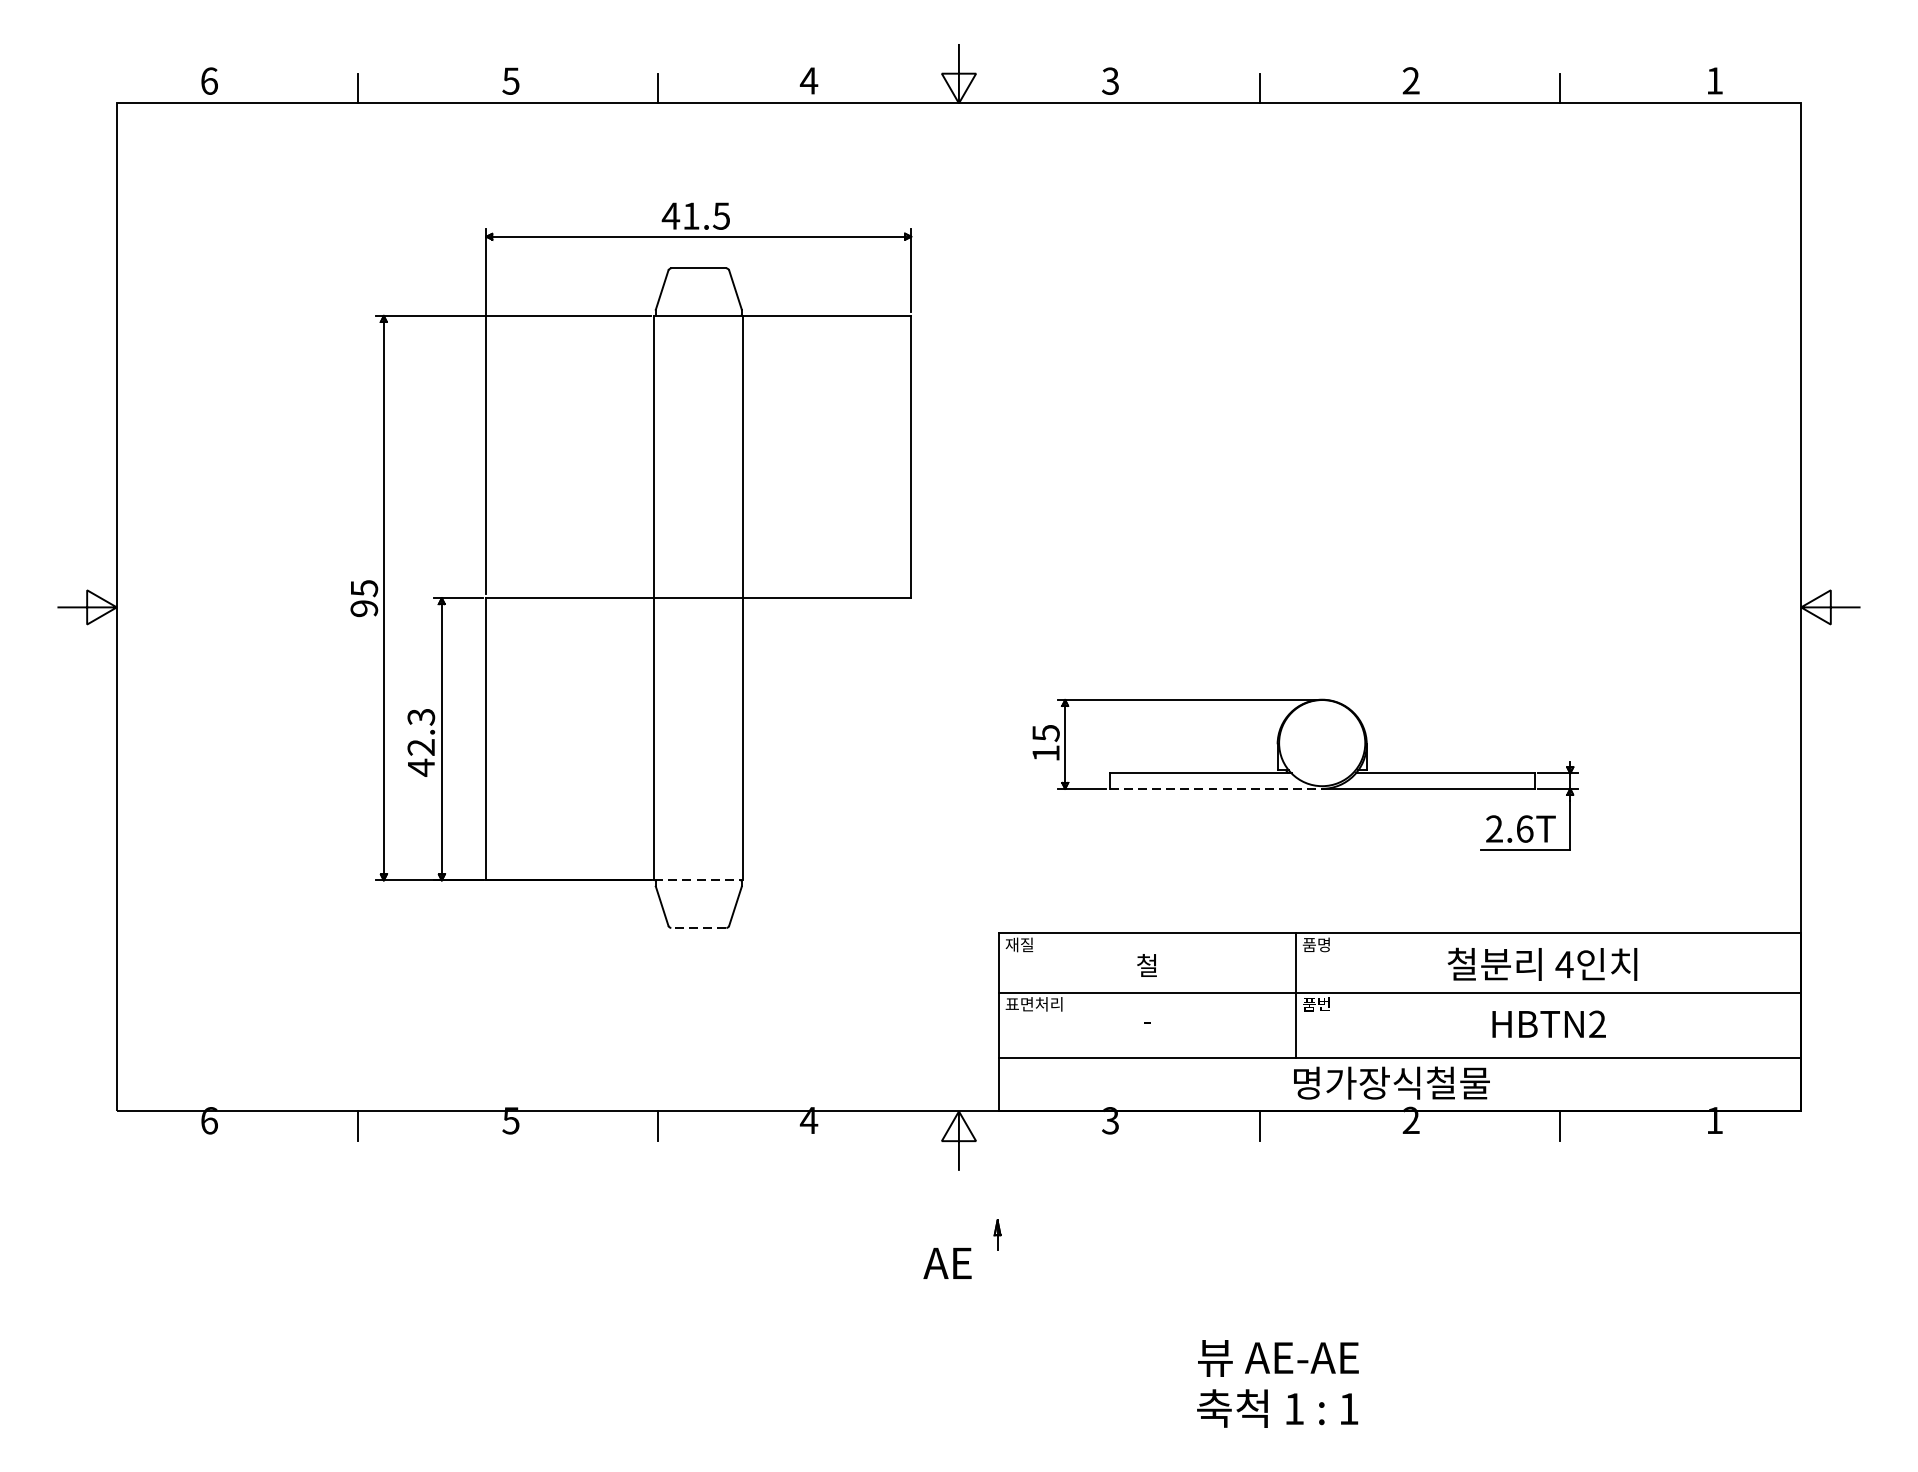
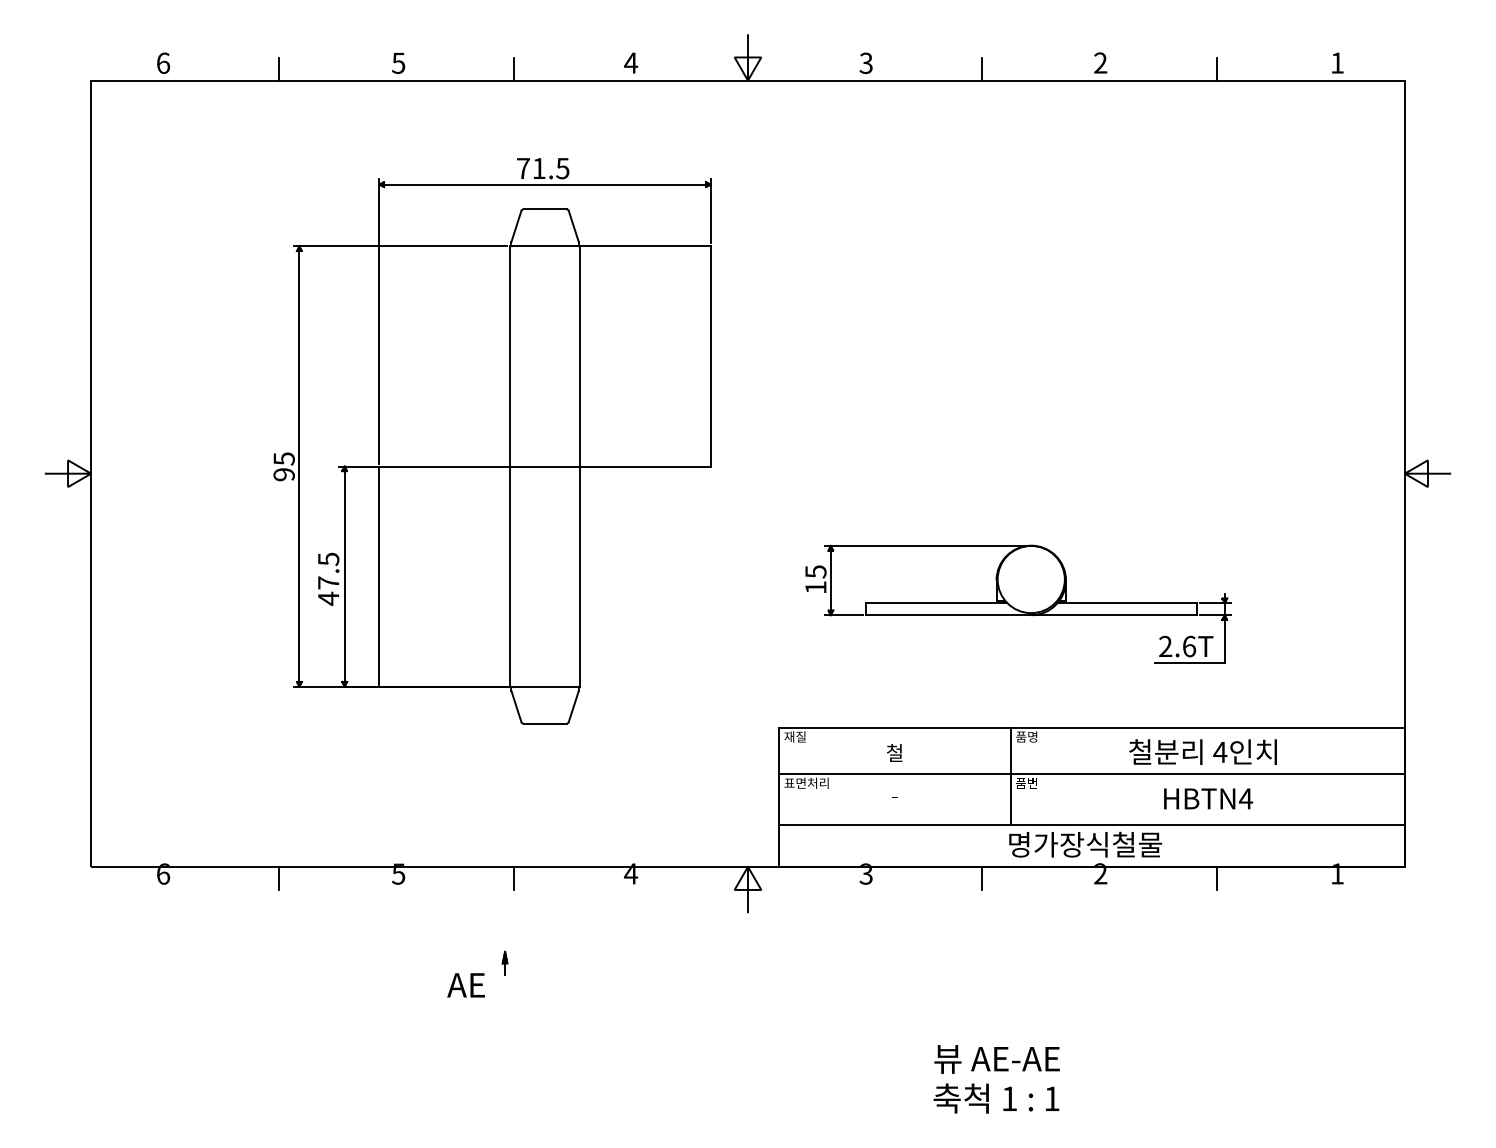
text: (671, 216) -> (523, 168), 41.5 -> 71.5
text: (421, 731) -> (328, 570), 42.3 -> 47.5
line: (1216, 789) -> (948, 615), dashed -> solid
line: (699, 880) -> (545, 686), dashed -> solid
line: (698, 927) -> (544, 723), dashed -> solid
text: (1596, 1023) -> (1245, 798), HBTN2 -> HBTN4
part: (962, 1248) -> (477, 973), moved

